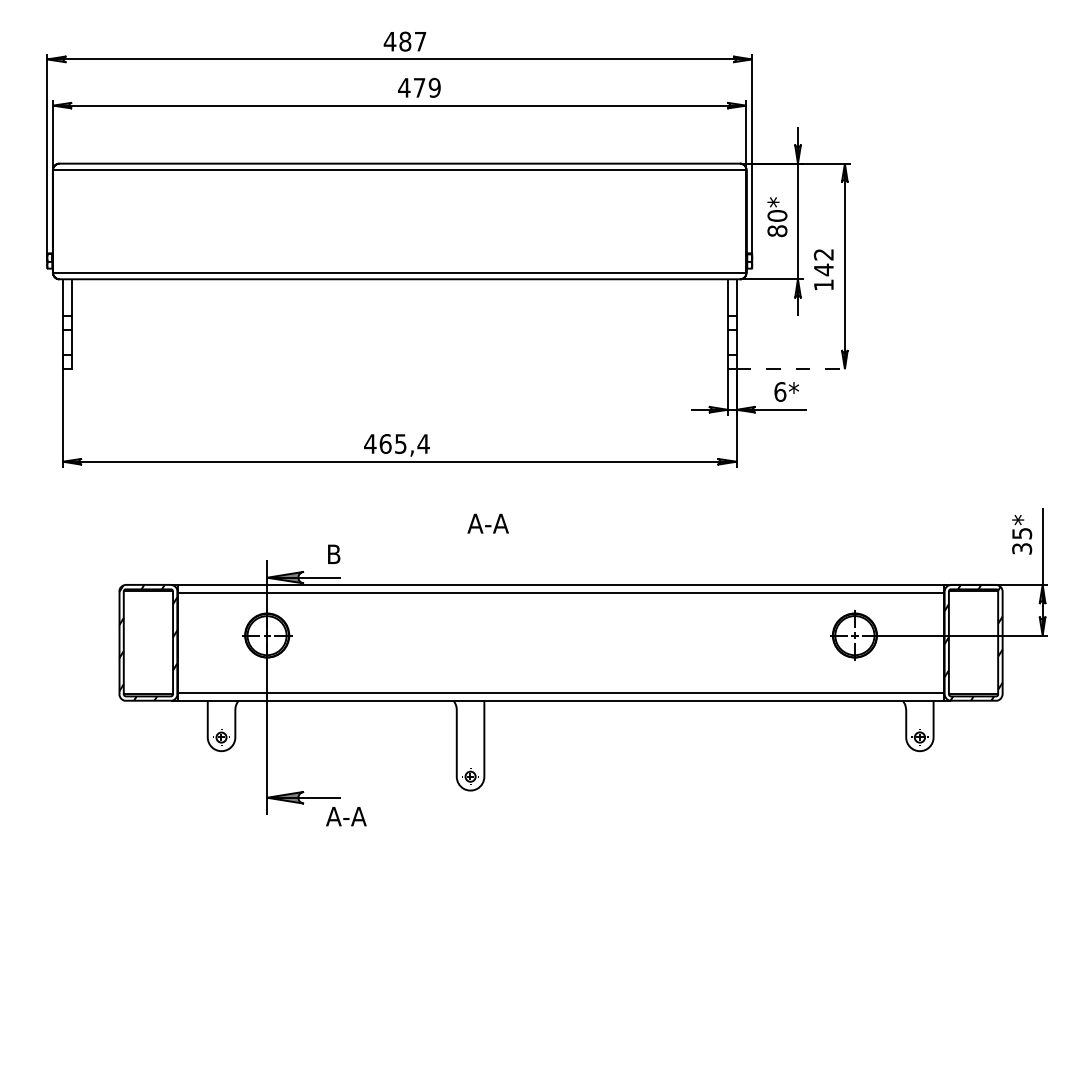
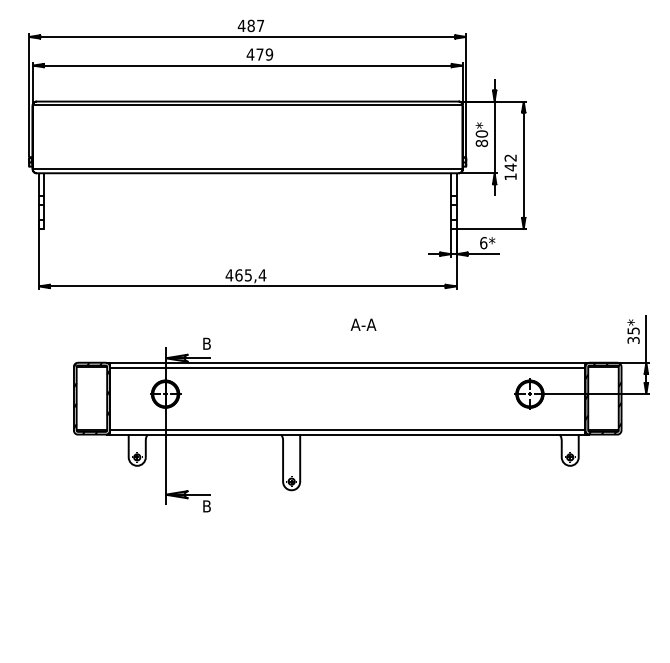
line: (794, 368) -> (492, 228), dashed -> solid
text: (488, 523) -> (363, 324), moved
text: (346, 816) -> (214, 506), A-A -> B

